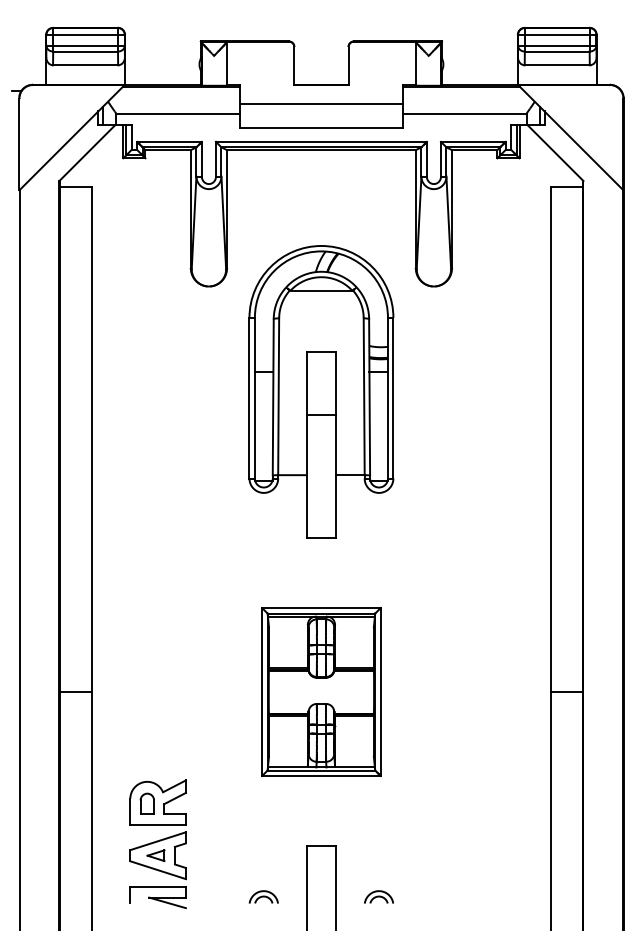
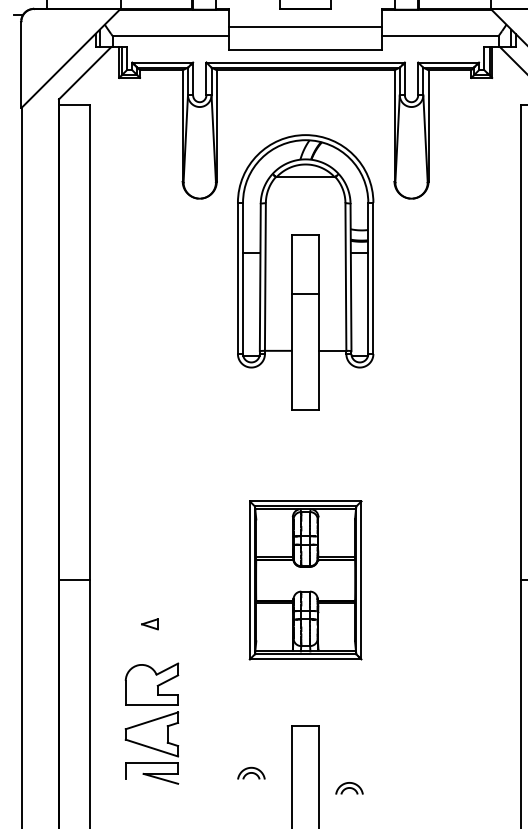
part: (321, 391) -> (305, 272), moved
part: (146, 803) -> (140, 685), removed
part: (155, 855) -> (149, 624), moved
part: (378, 896) -> (349, 787), moved

